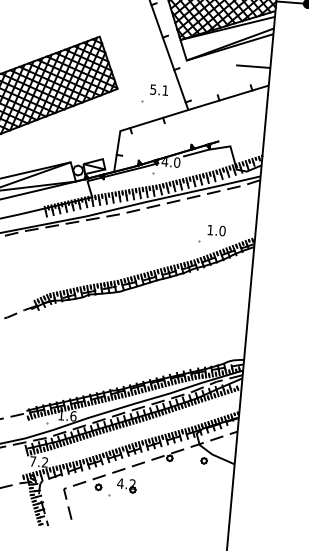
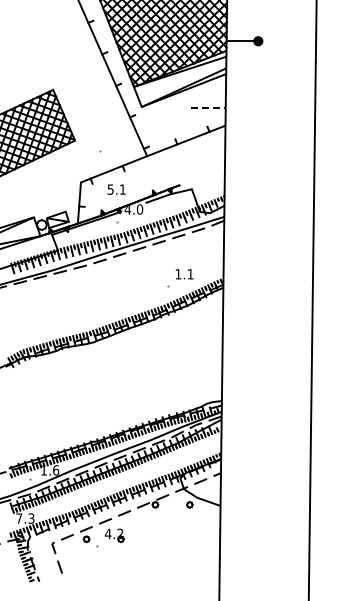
line: (254, 67) -> (209, 108), solid -> dashed
text: (159, 89) -> (116, 189), moved
text: (222, 231) -> (190, 274), 1.0 -> 1.1
text: (45, 462) -> (31, 518), 7.2 -> 7.3

